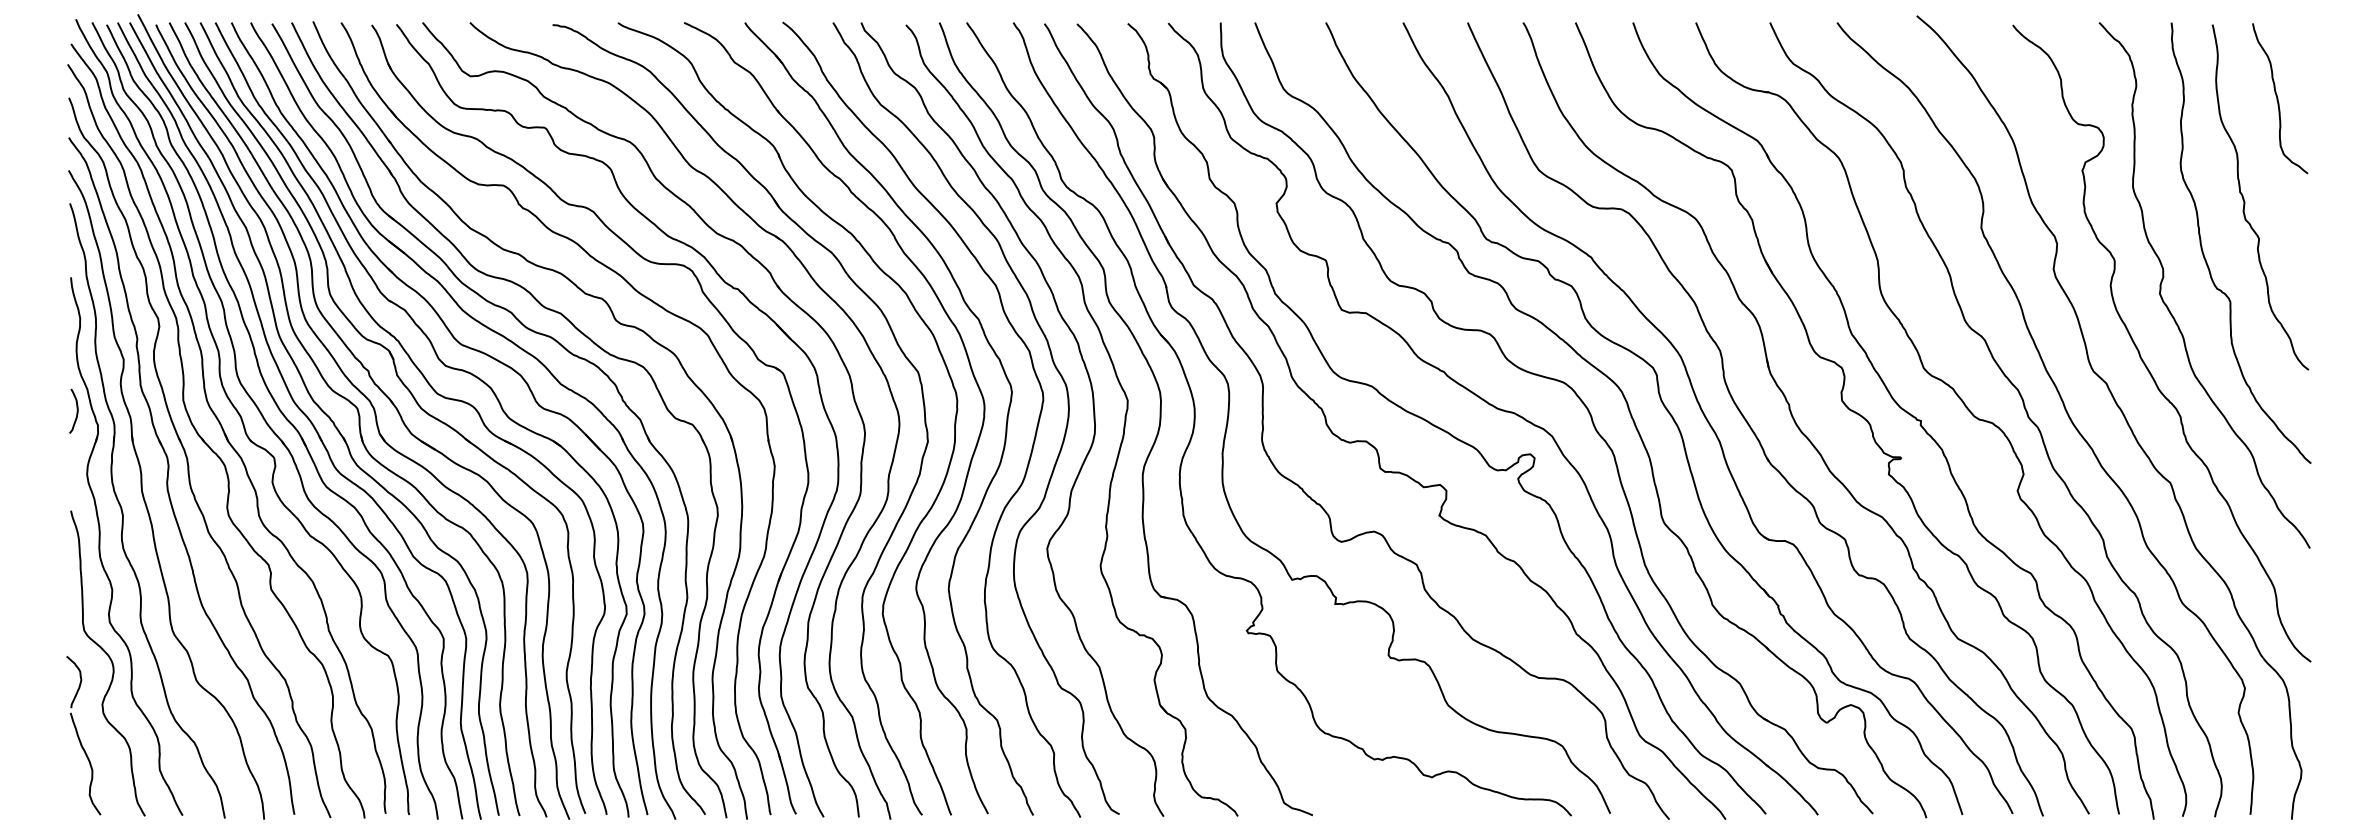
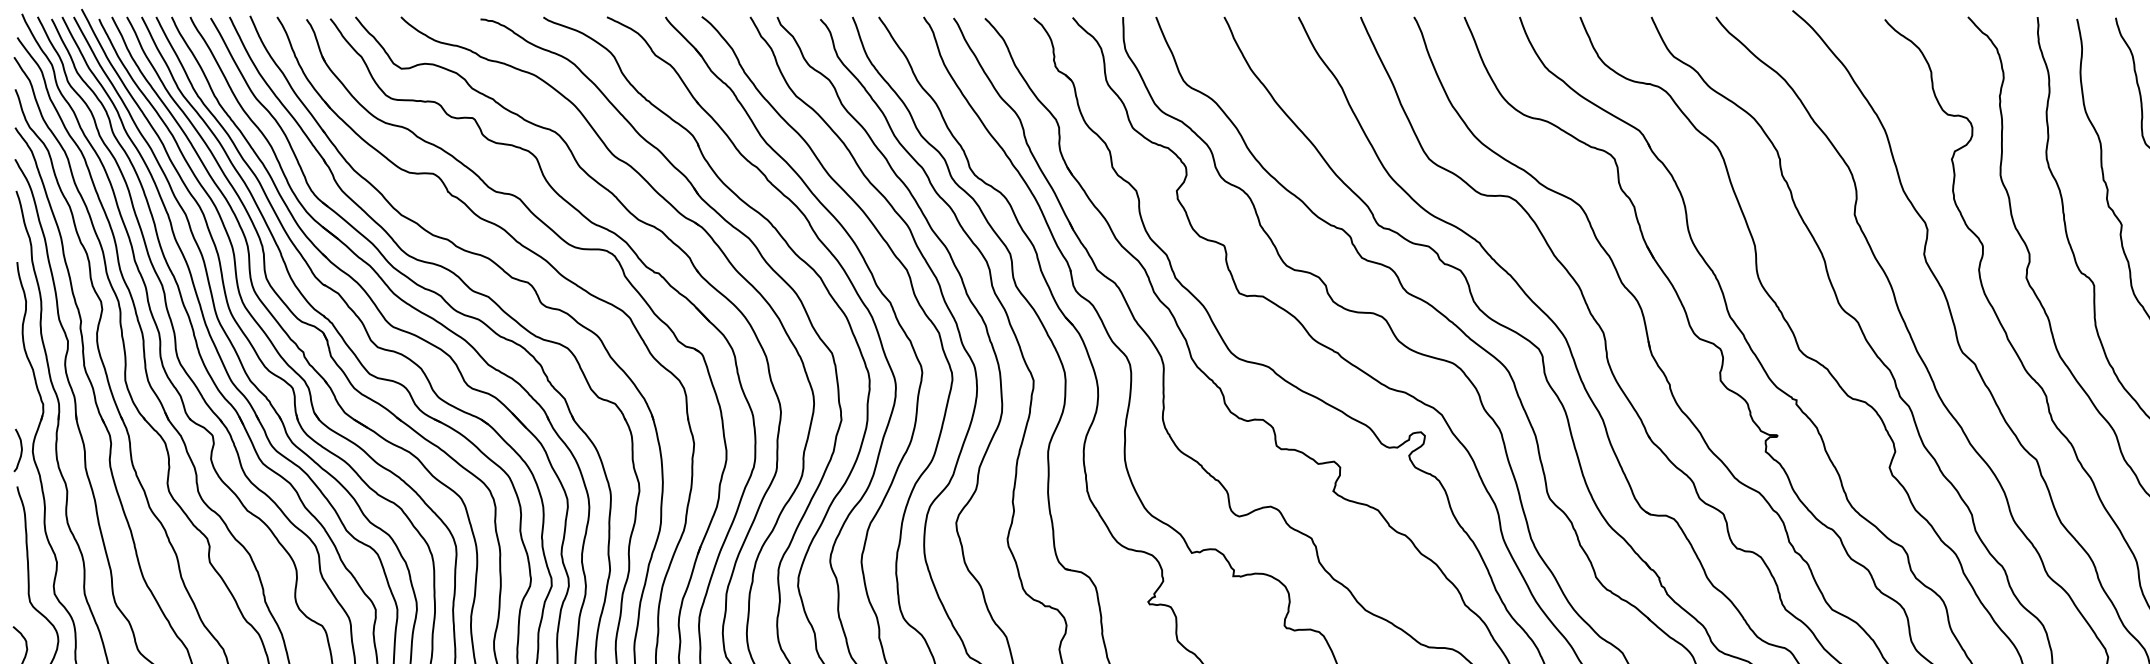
curve: (76, 409) -> (20, 448), moved

